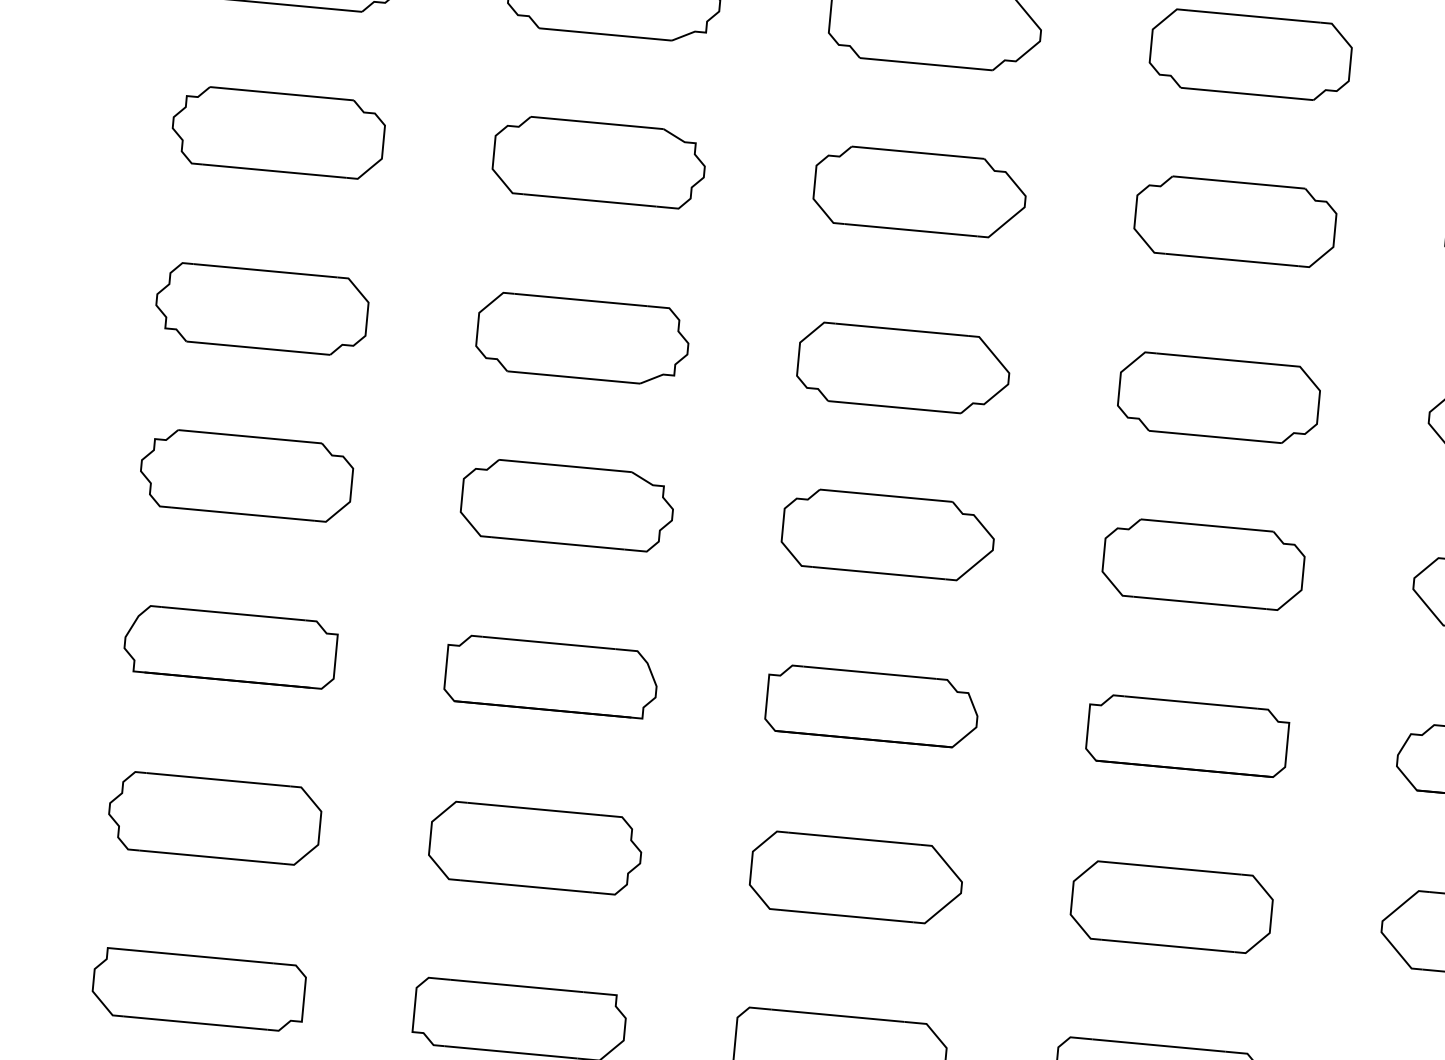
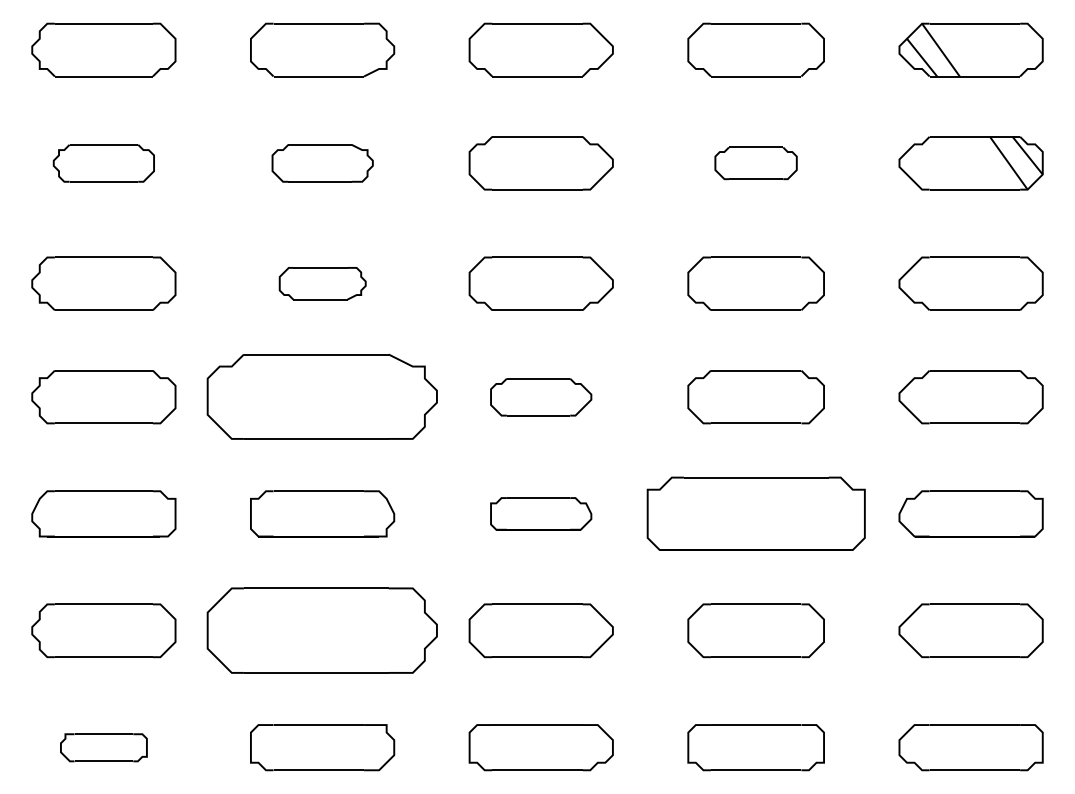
part: (277, 132) -> (103, 163), size x0.7
part: (599, 162) -> (322, 163), size x0.7
part: (1234, 221) -> (755, 163), size x0.6
part: (582, 338) -> (322, 283), size x0.6
part: (567, 505) -> (322, 397), size x1.6
part: (887, 535) -> (540, 397), size x0.7
part: (871, 705) -> (540, 513), size x0.7
part: (1186, 735) -> (755, 513), size x1.6
part: (535, 847) -> (322, 630), size x1.6
part: (198, 989) -> (103, 747), size x0.6

